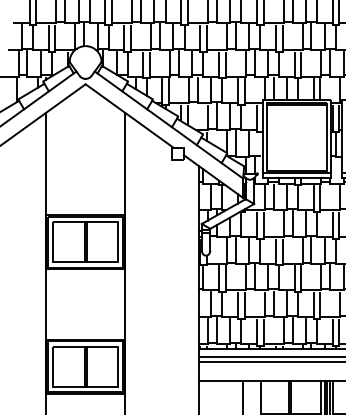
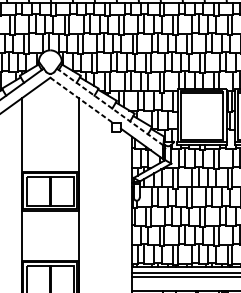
line: (130, 116) -> (82, 100), solid -> dashed
line: (169, 125) -> (110, 107), solid -> dashed

